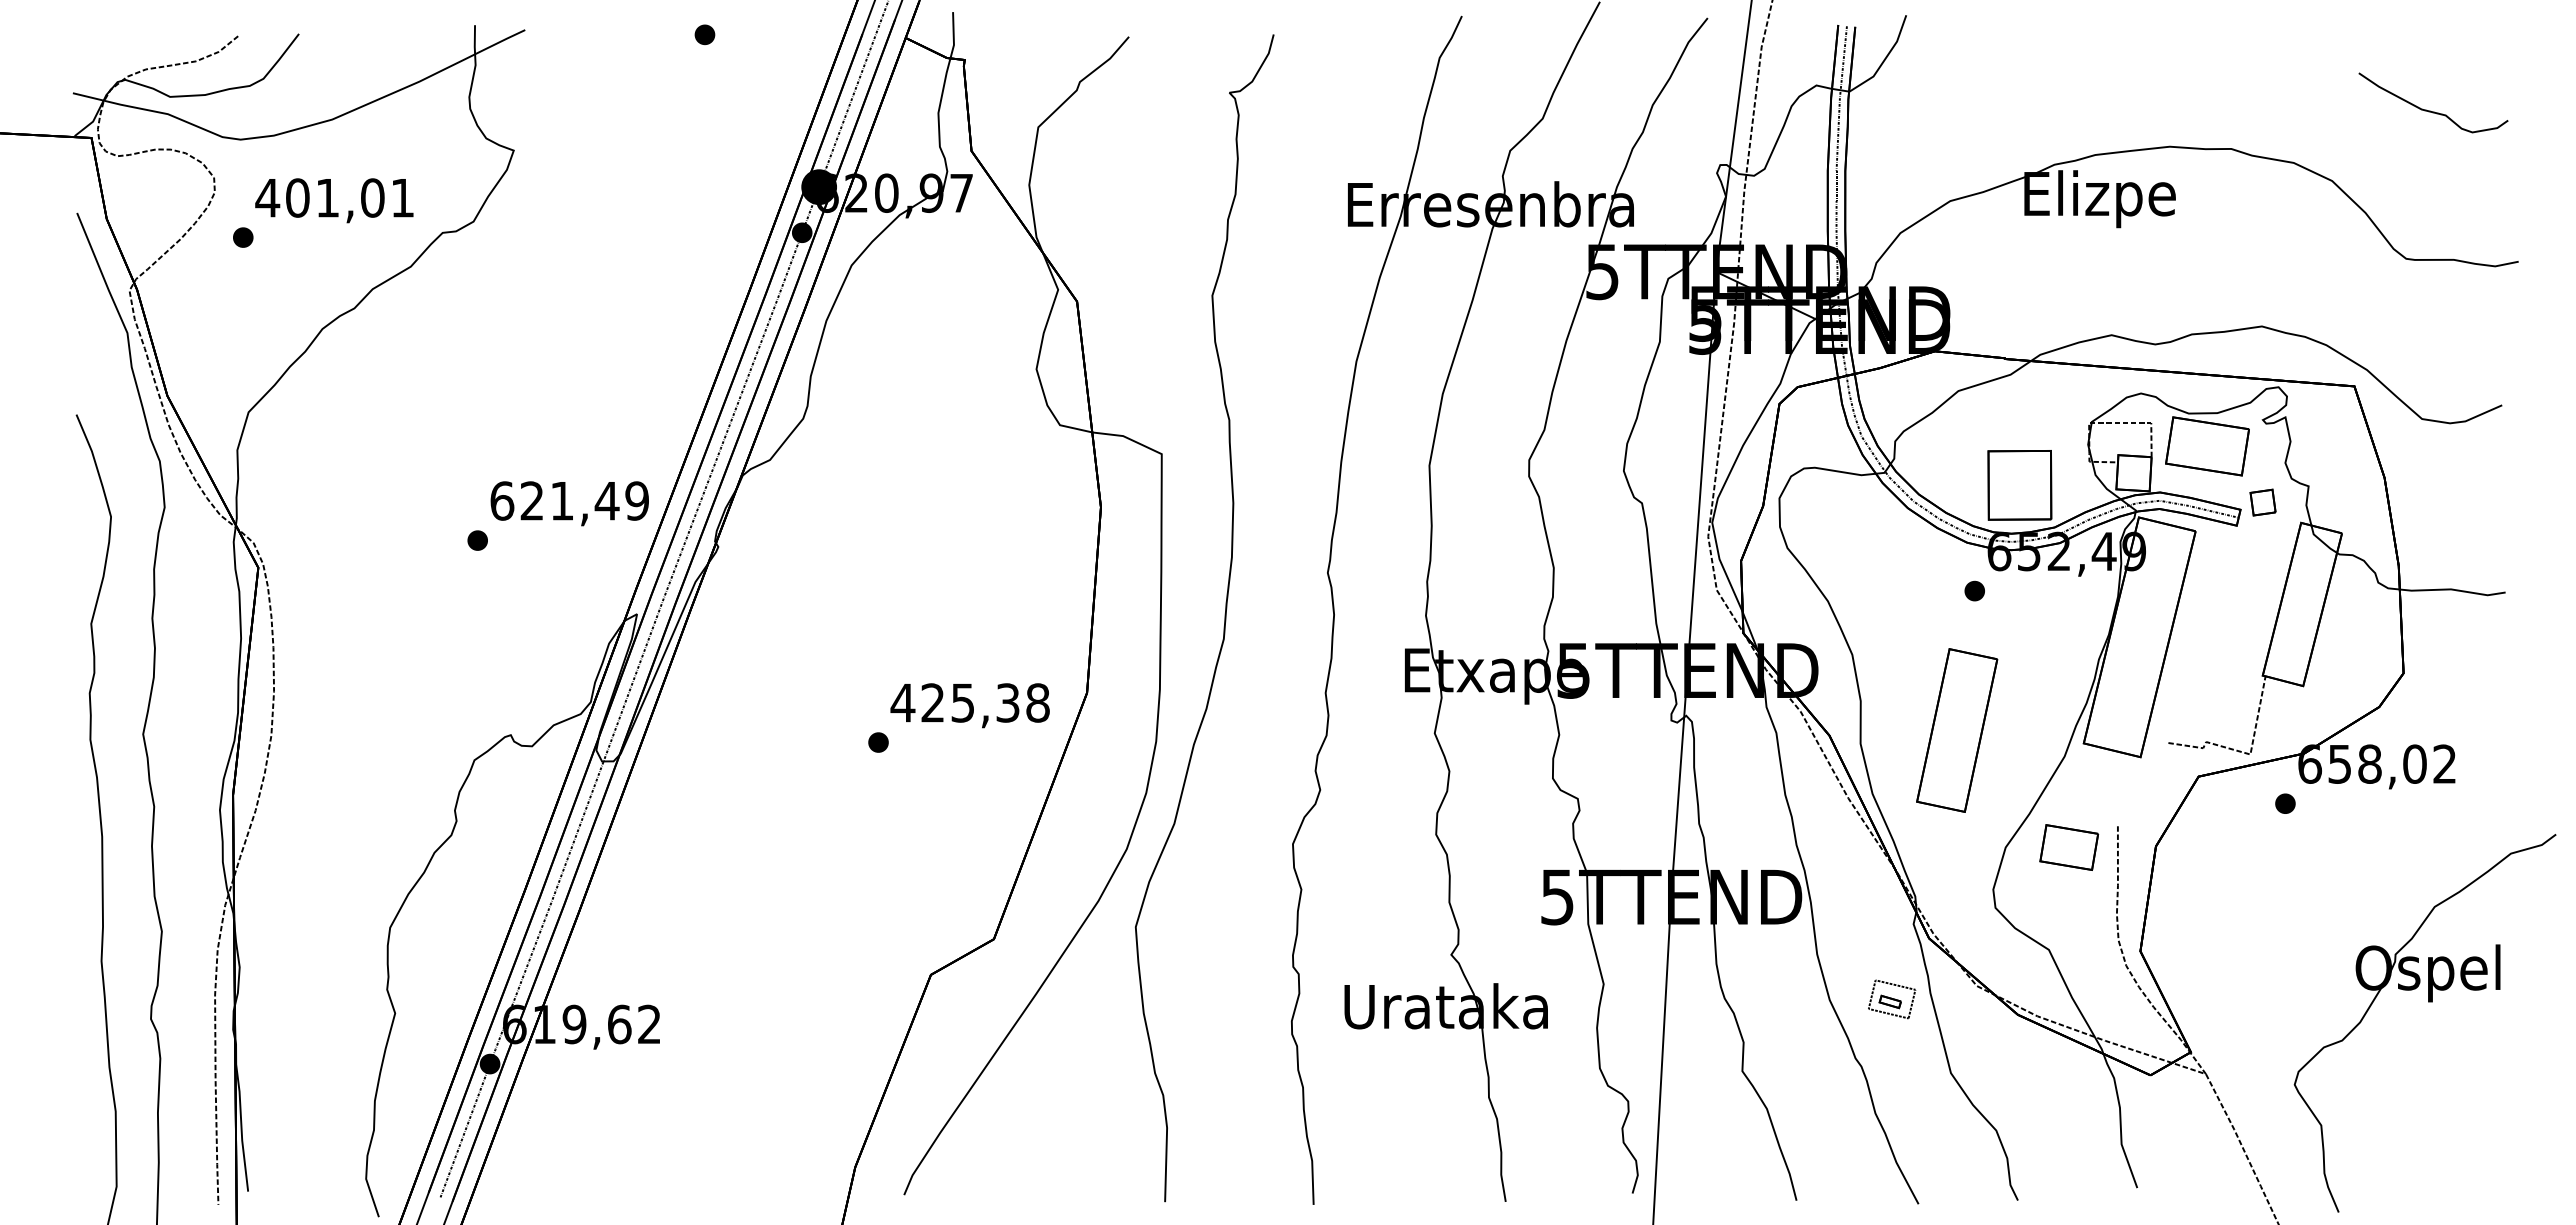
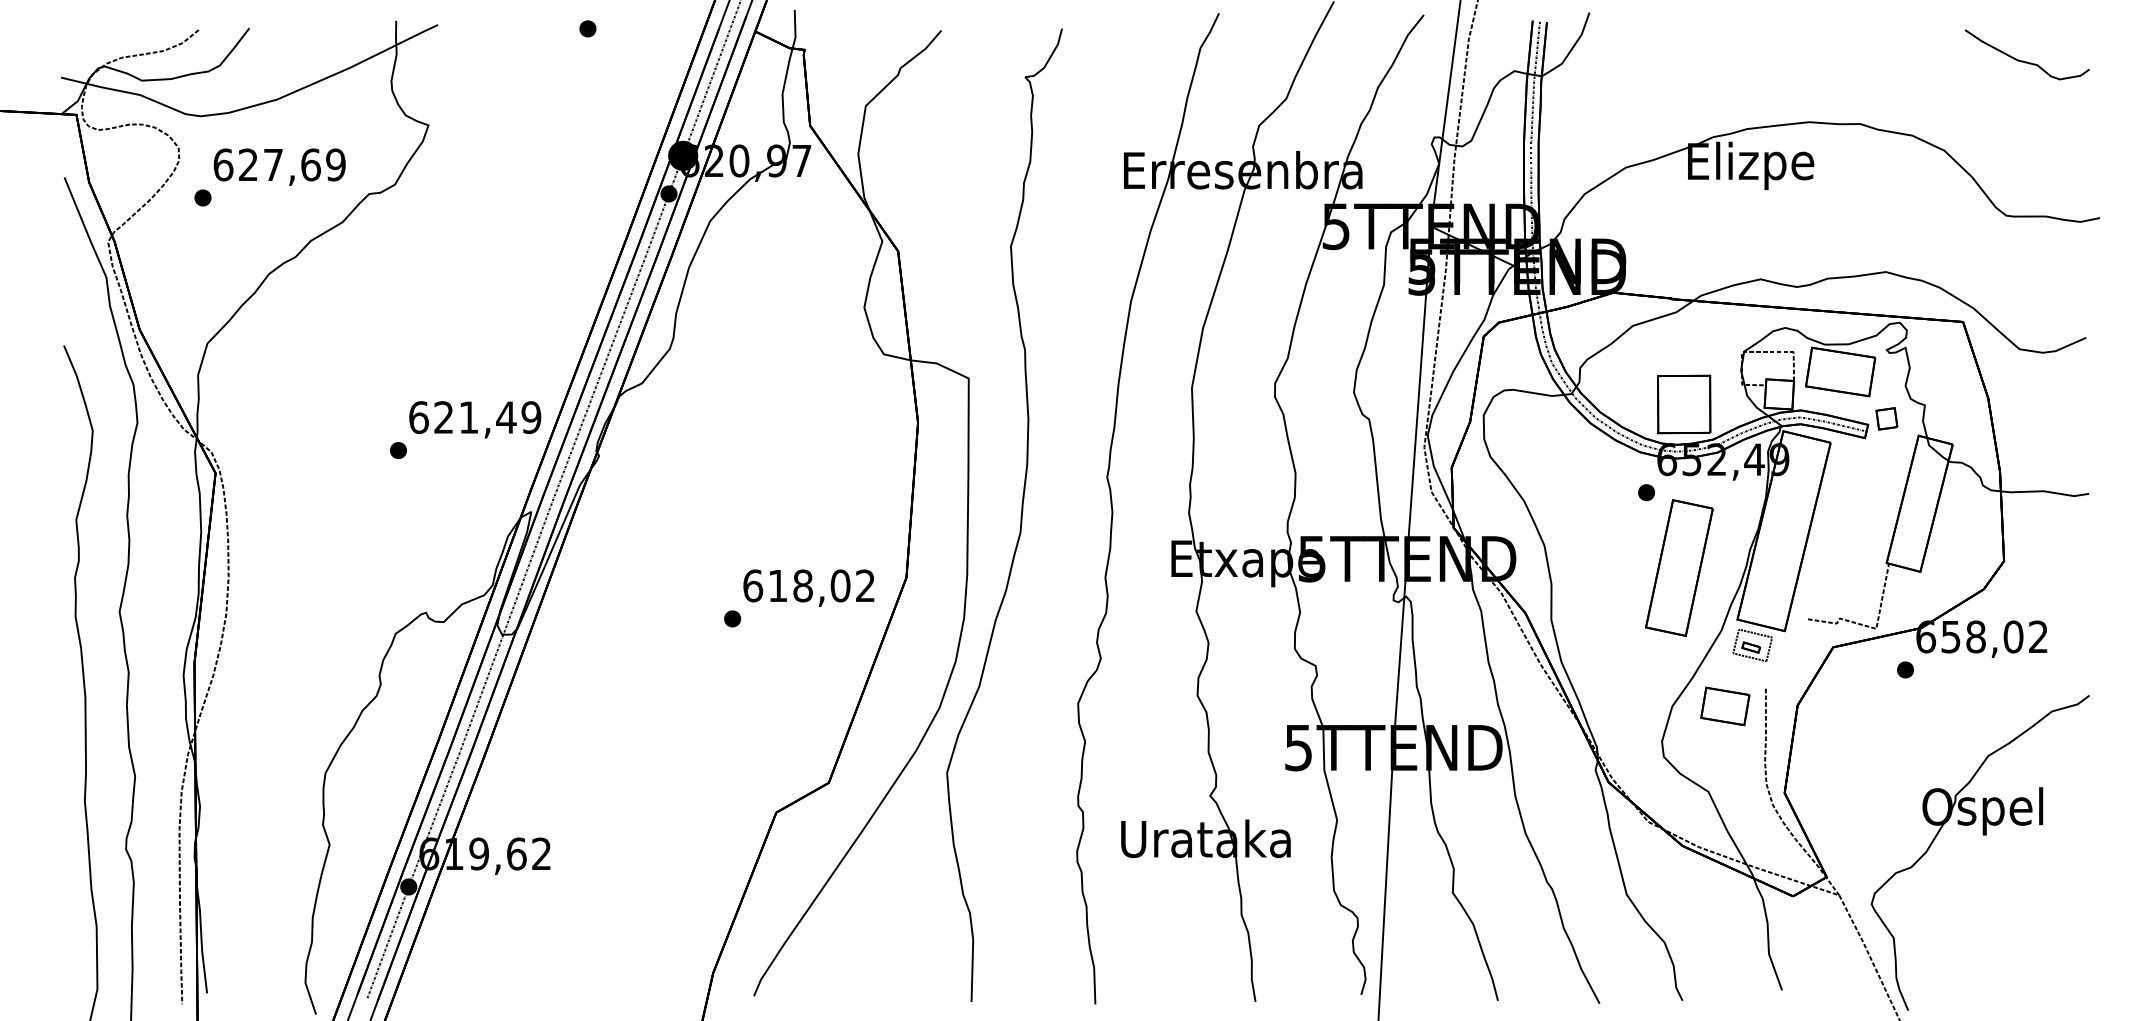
curve: (2430, 110) -> (2024, 61), moved
text: (334, 197) -> (279, 164), 401,01 -> 627,69
text: (969, 702) -> (808, 585), 425,38 -> 618,02
part: (1957, 730) -> (1679, 568), moved
part: (1892, 999) -> (1753, 645), moved
part: (2428, 1002) -> (1983, 835), moved

